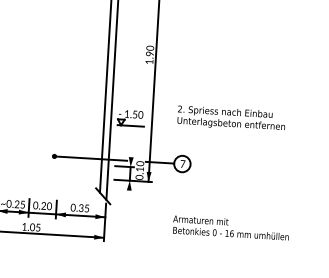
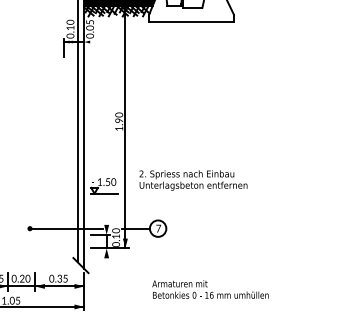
text: (231, 118) -> (193, 180), moved

